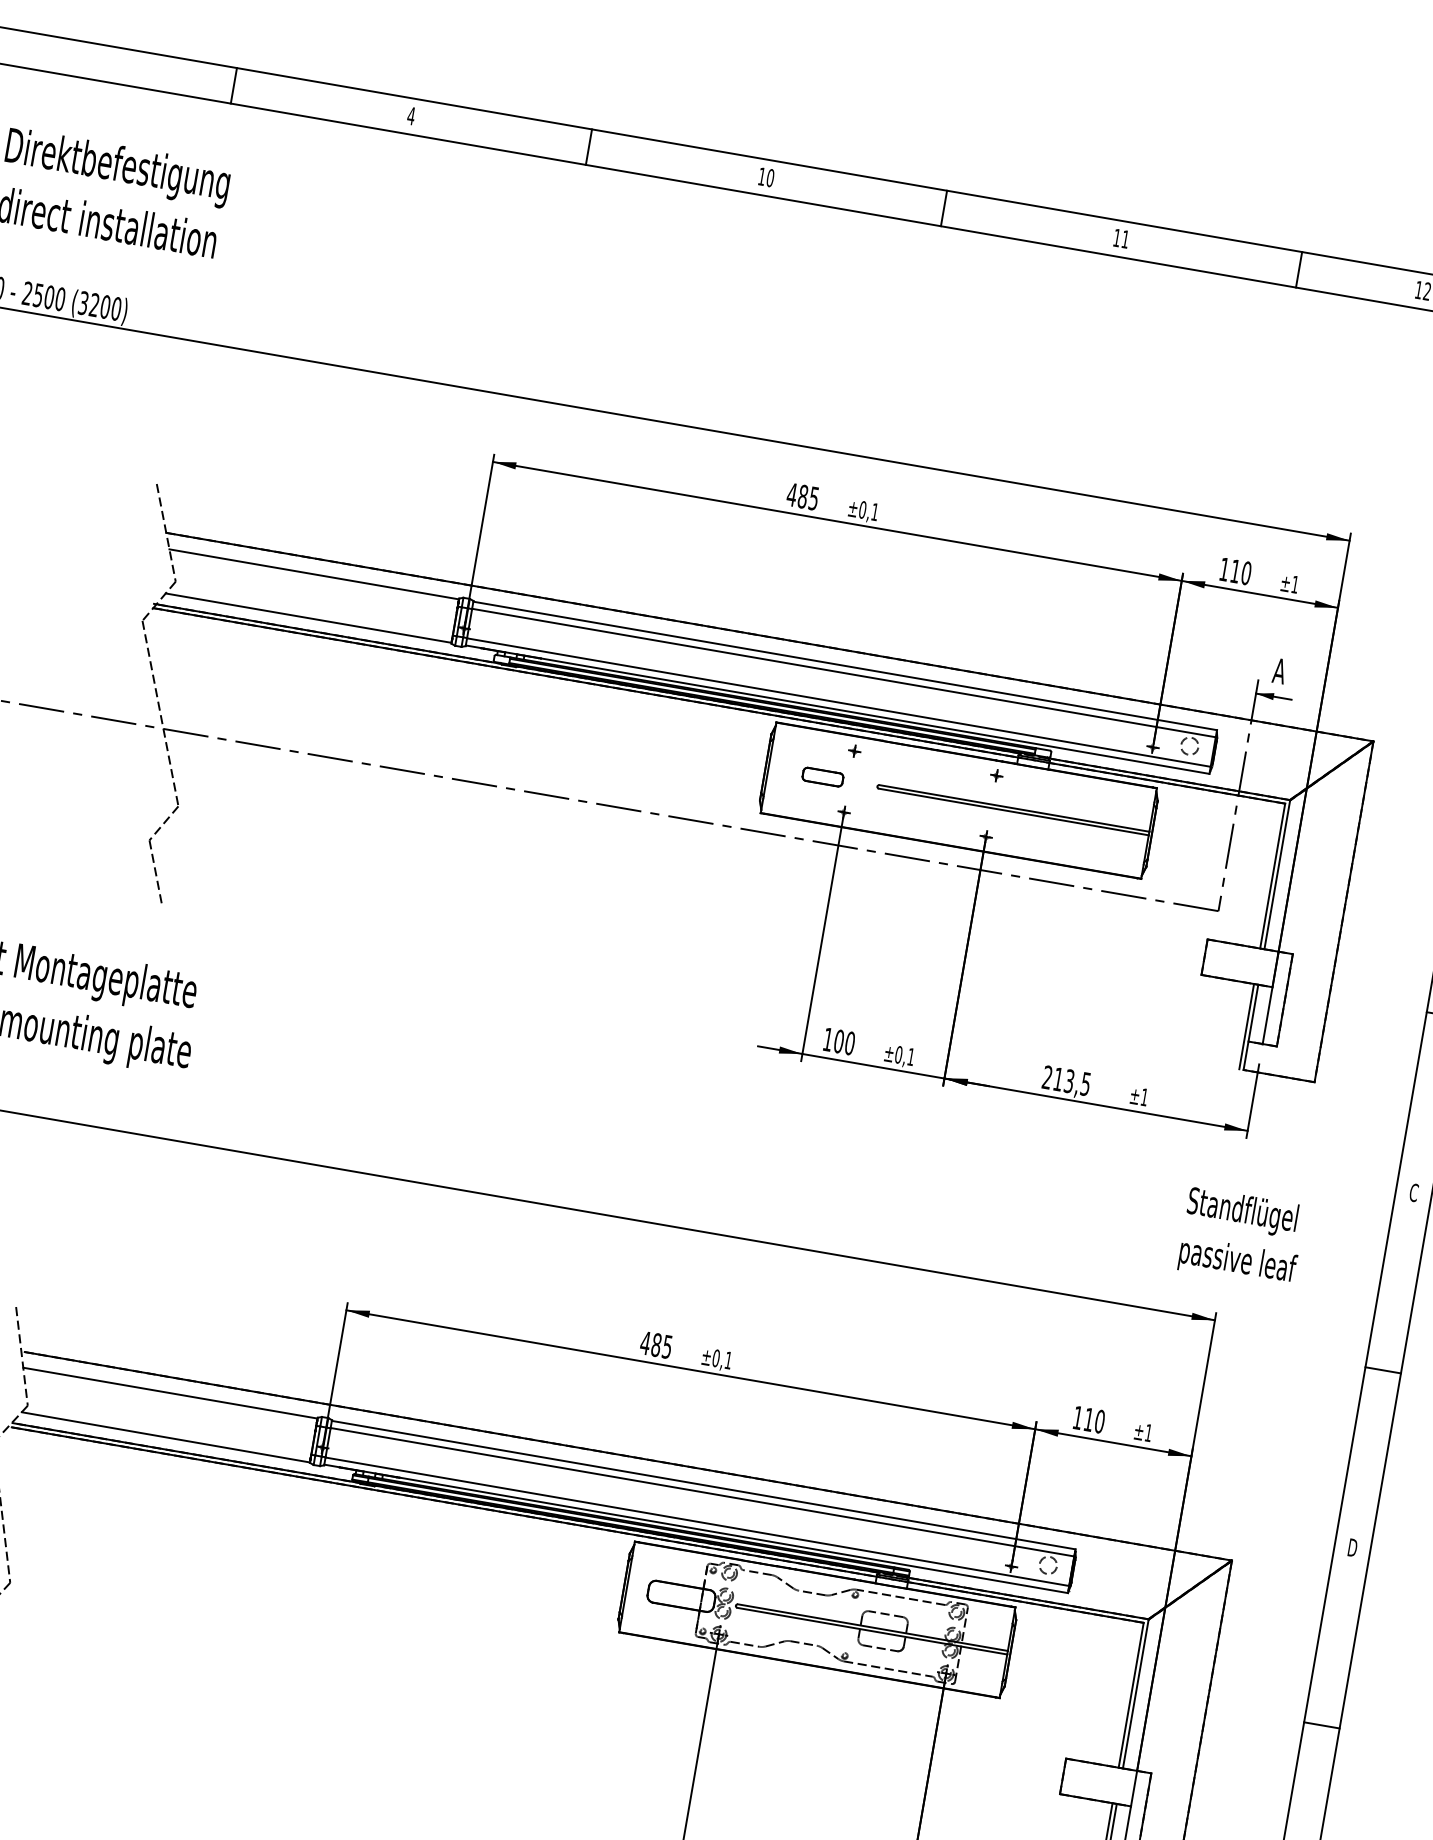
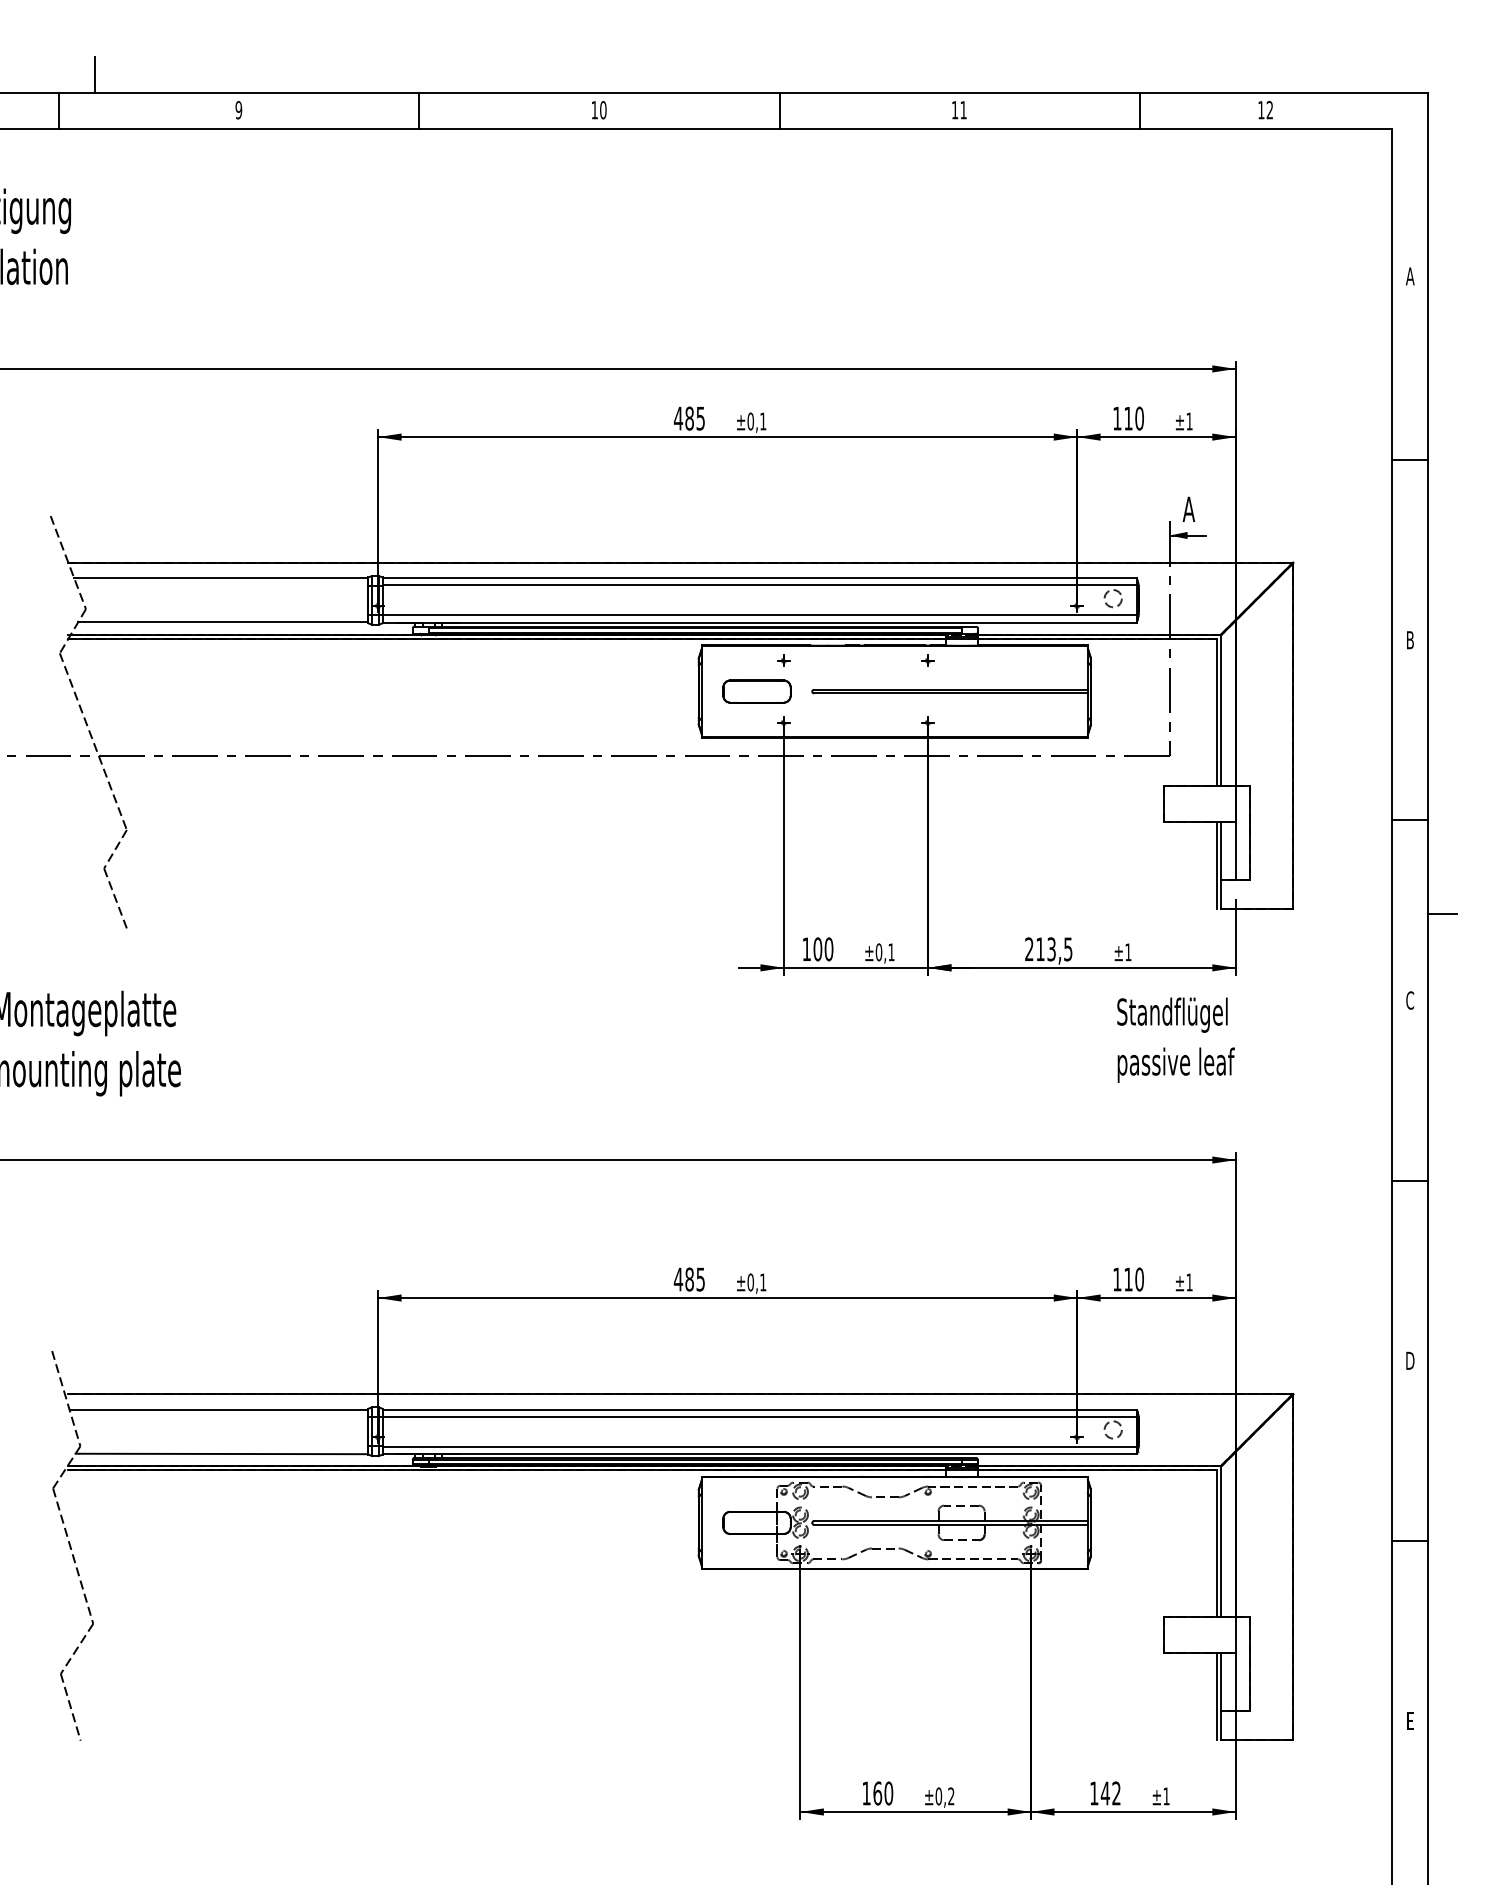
line: (275, 56) -> (94, 74), added
text: (410, 116) -> (238, 110), 4 -> 9
part: (822, 777) -> (756, 691), size x1.67
text: (1241, 1237) -> (1175, 1039), moved

